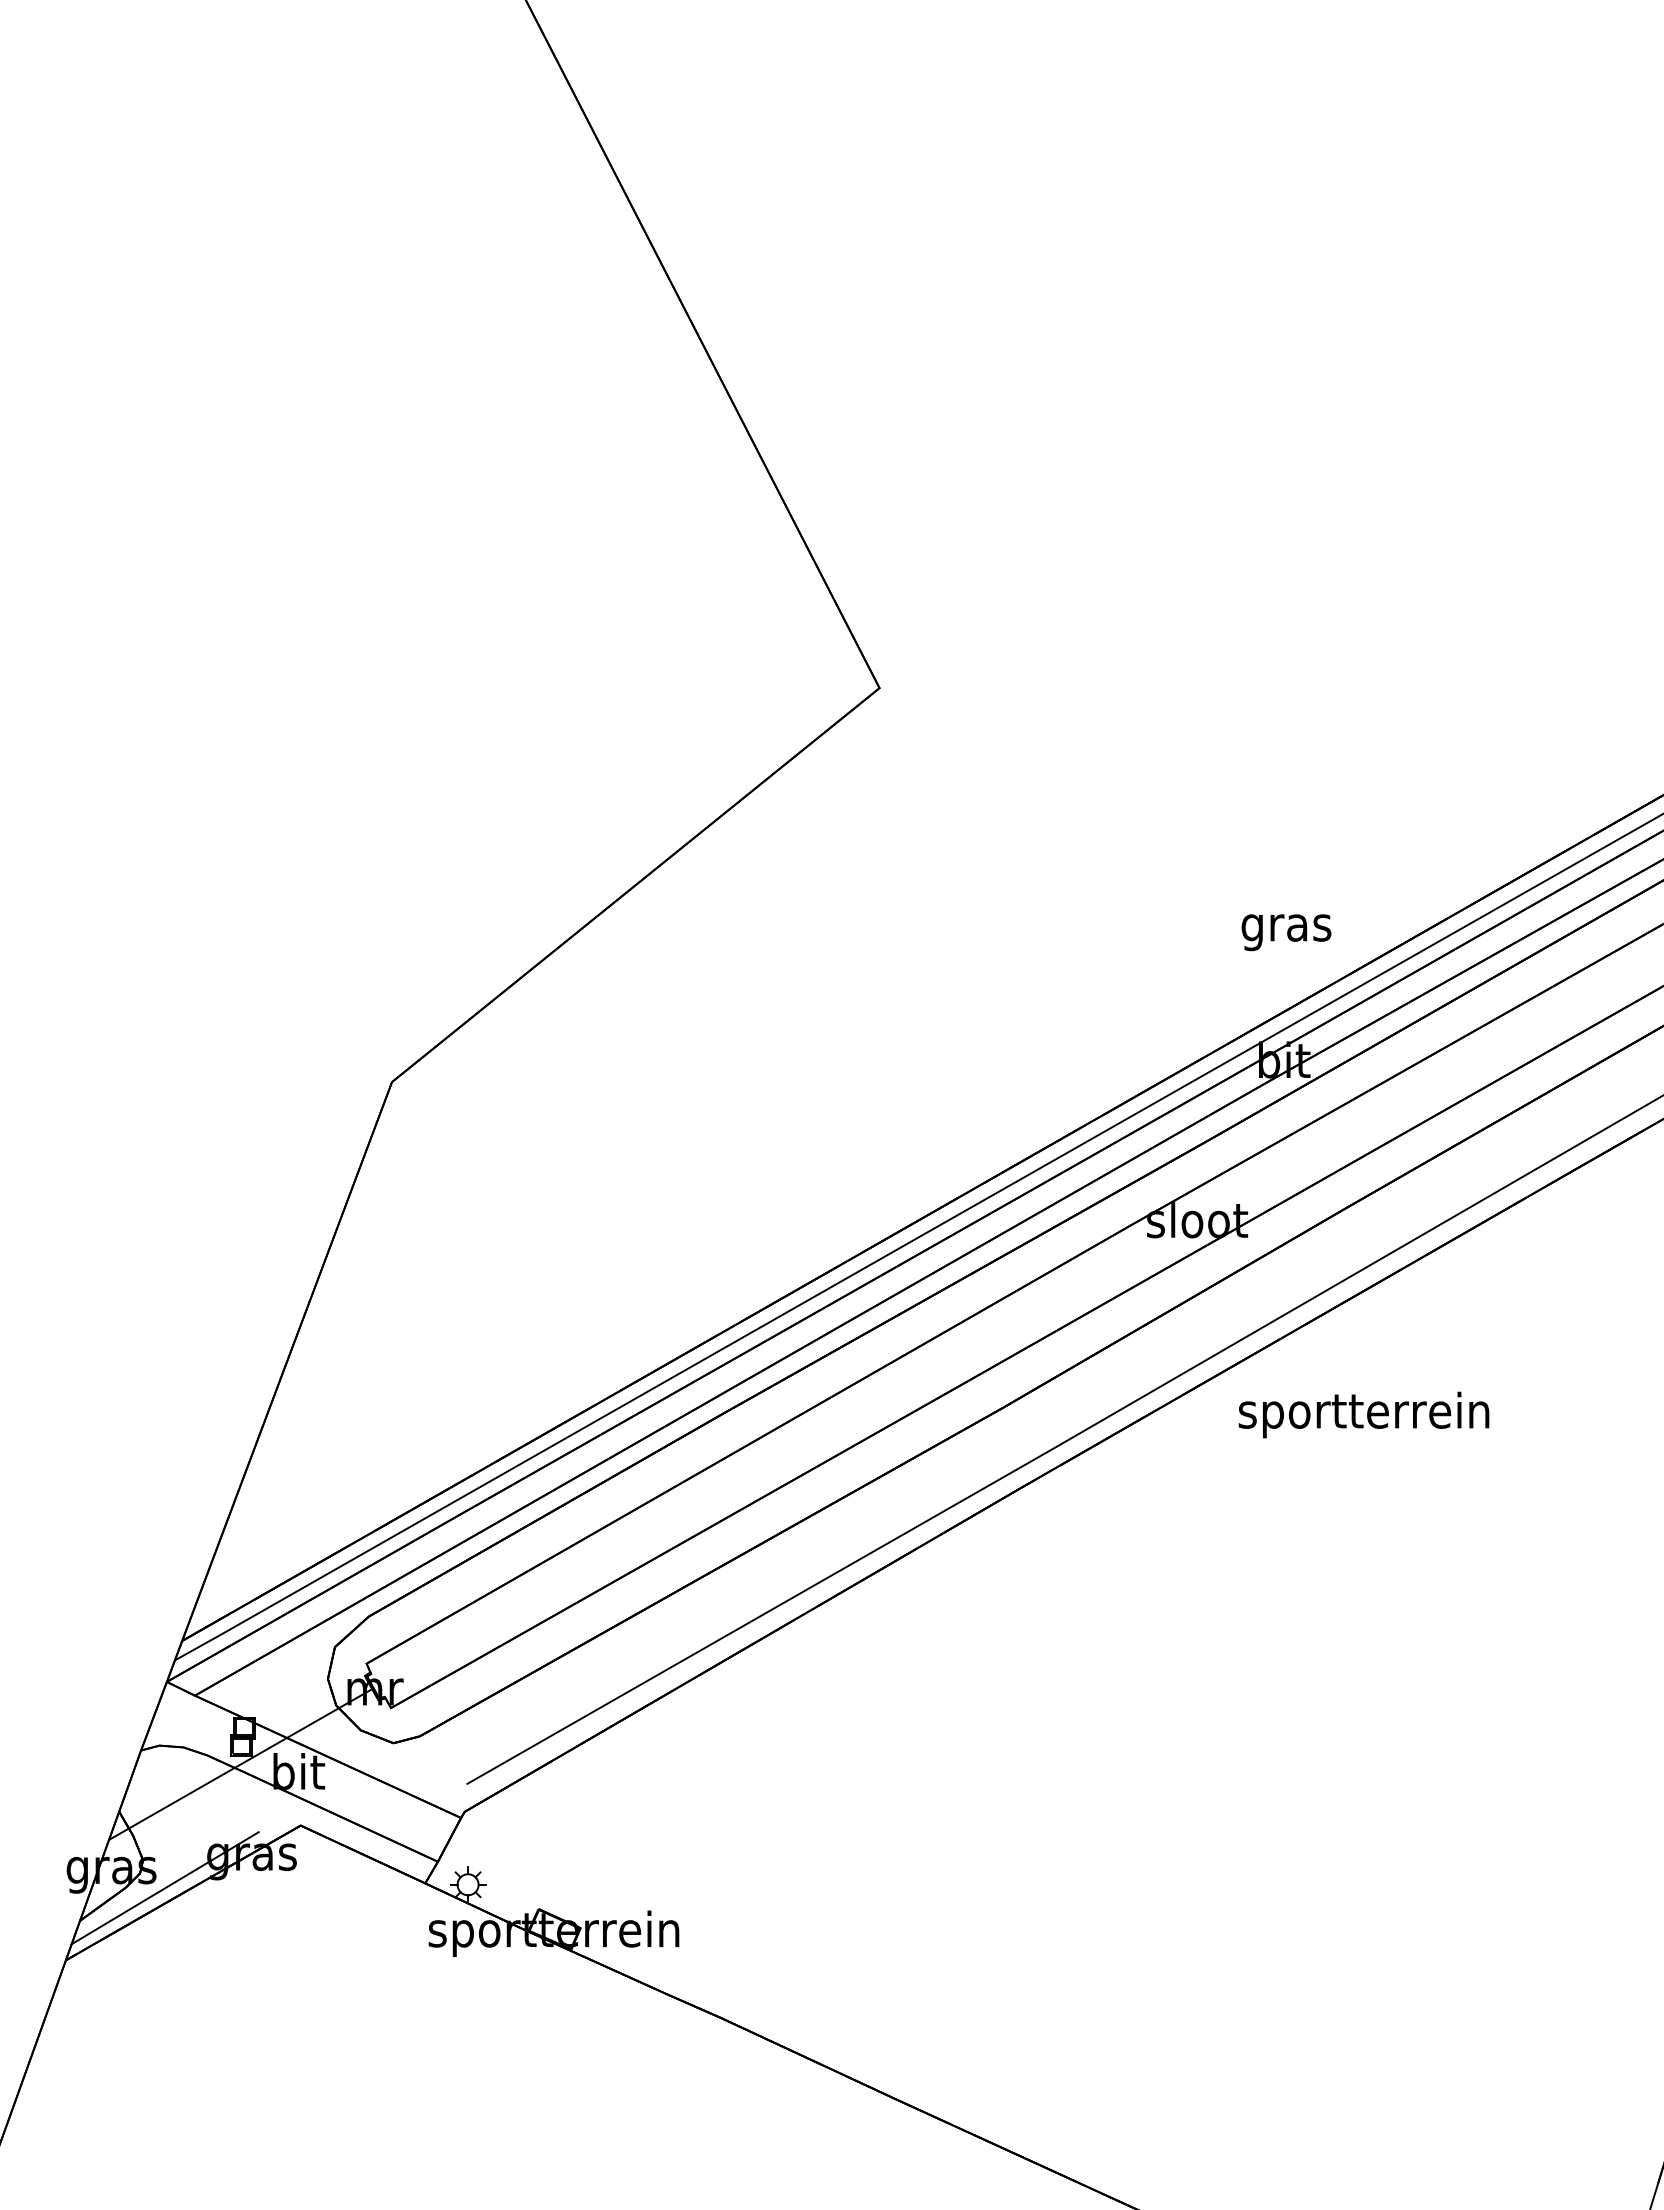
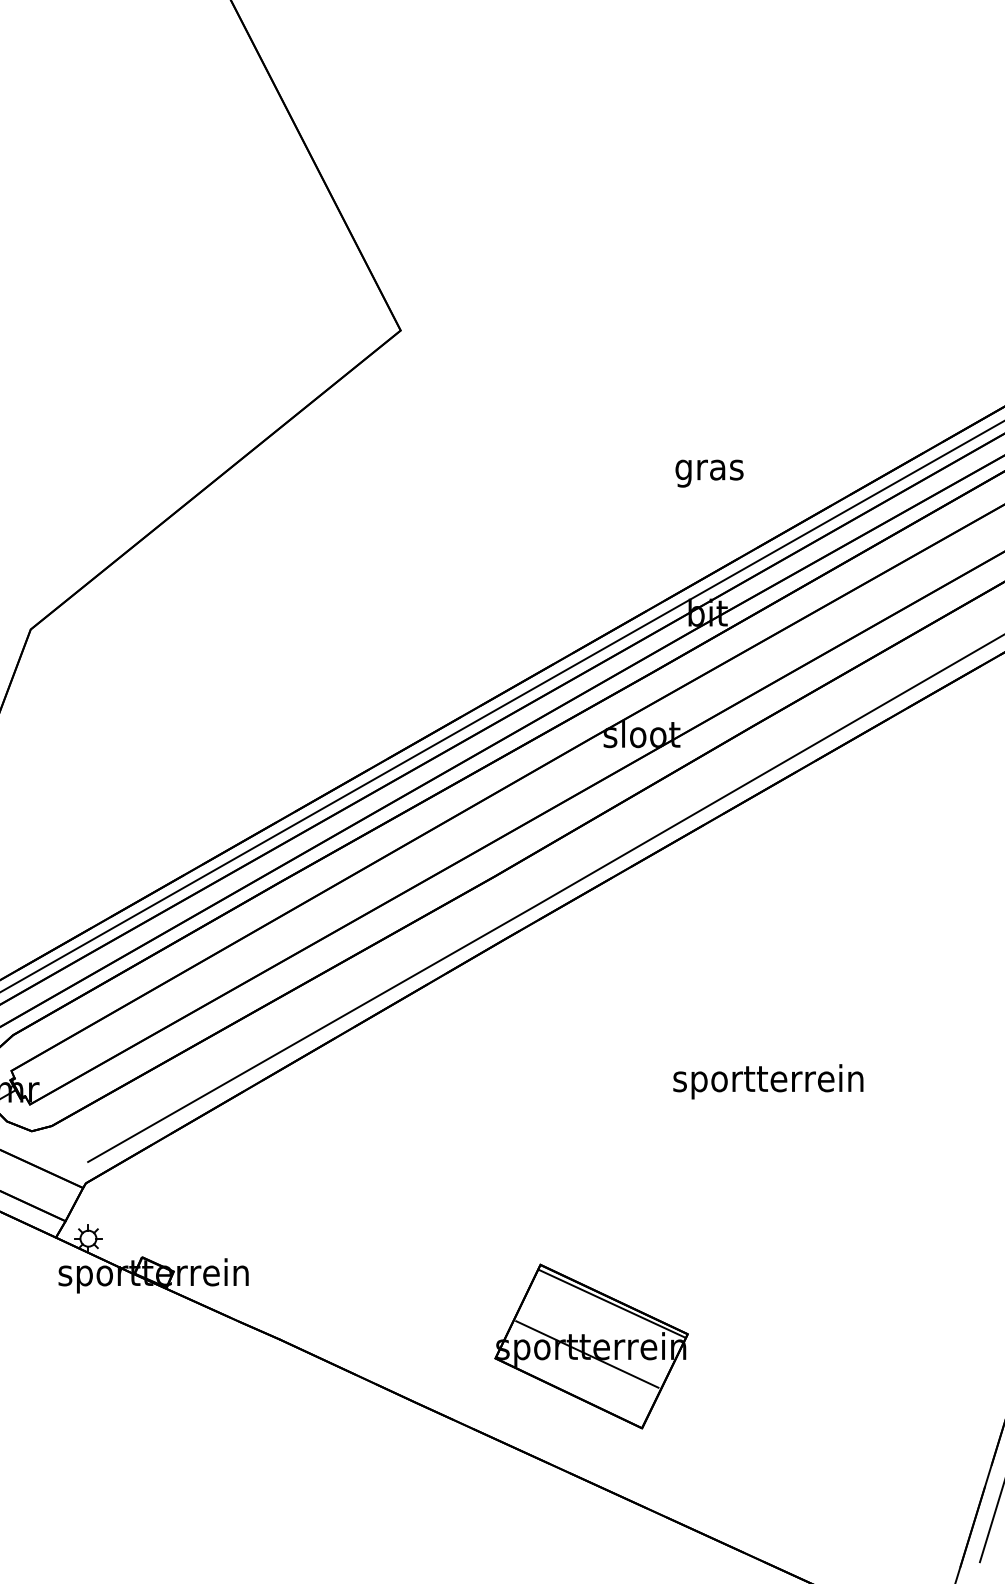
text: (1286, 932) -> (709, 473), moved
text: (1363, 1414) -> (767, 1081), moved
part: (1130, 2026) -> (591, 1346), added

